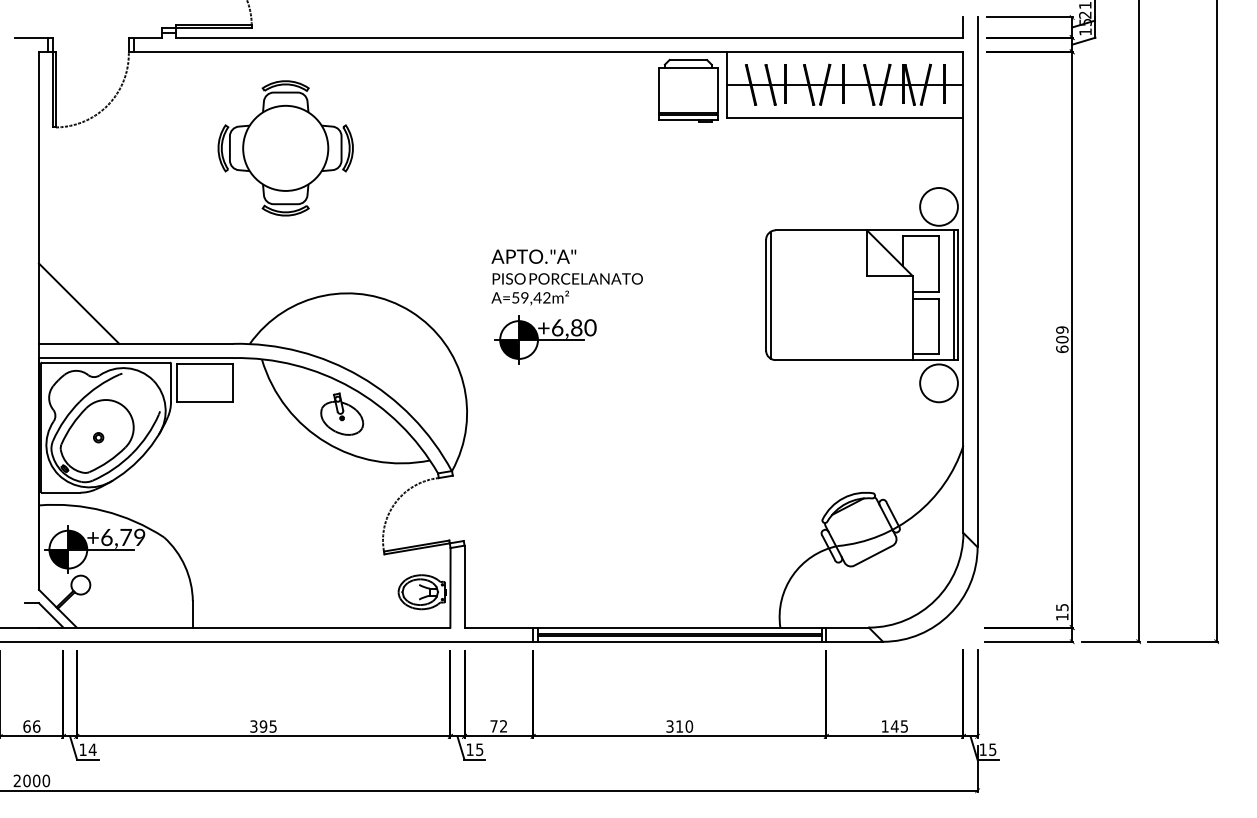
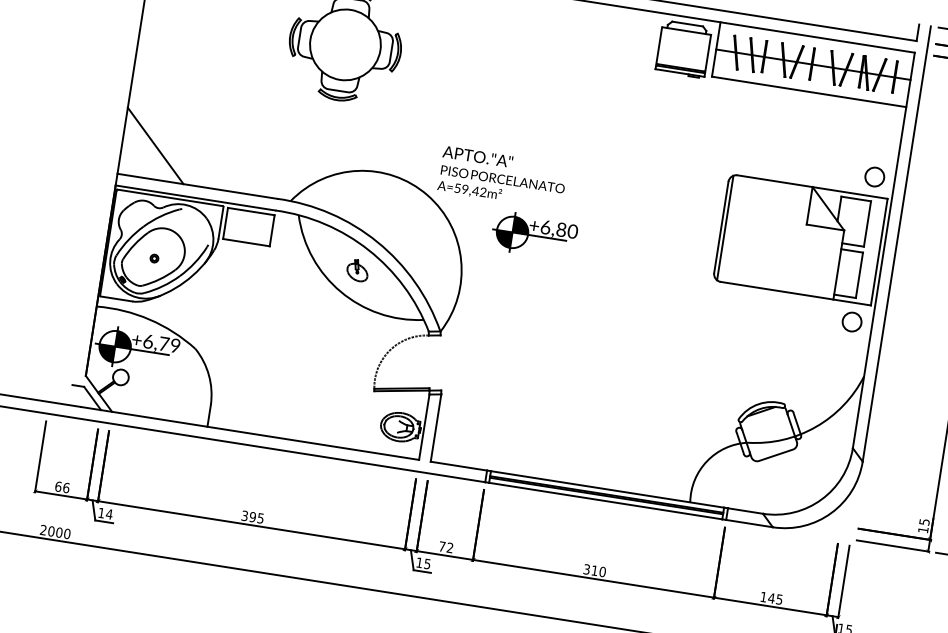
circle: (938, 206) -> (874, 176), size x0.6
text: (566, 277) -> (502, 178), moved
line: (953, 295) -> (875, 251), removed
circle: (938, 383) -> (851, 322), size x0.6
part: (342, 413) -> (357, 270), size x0.6

